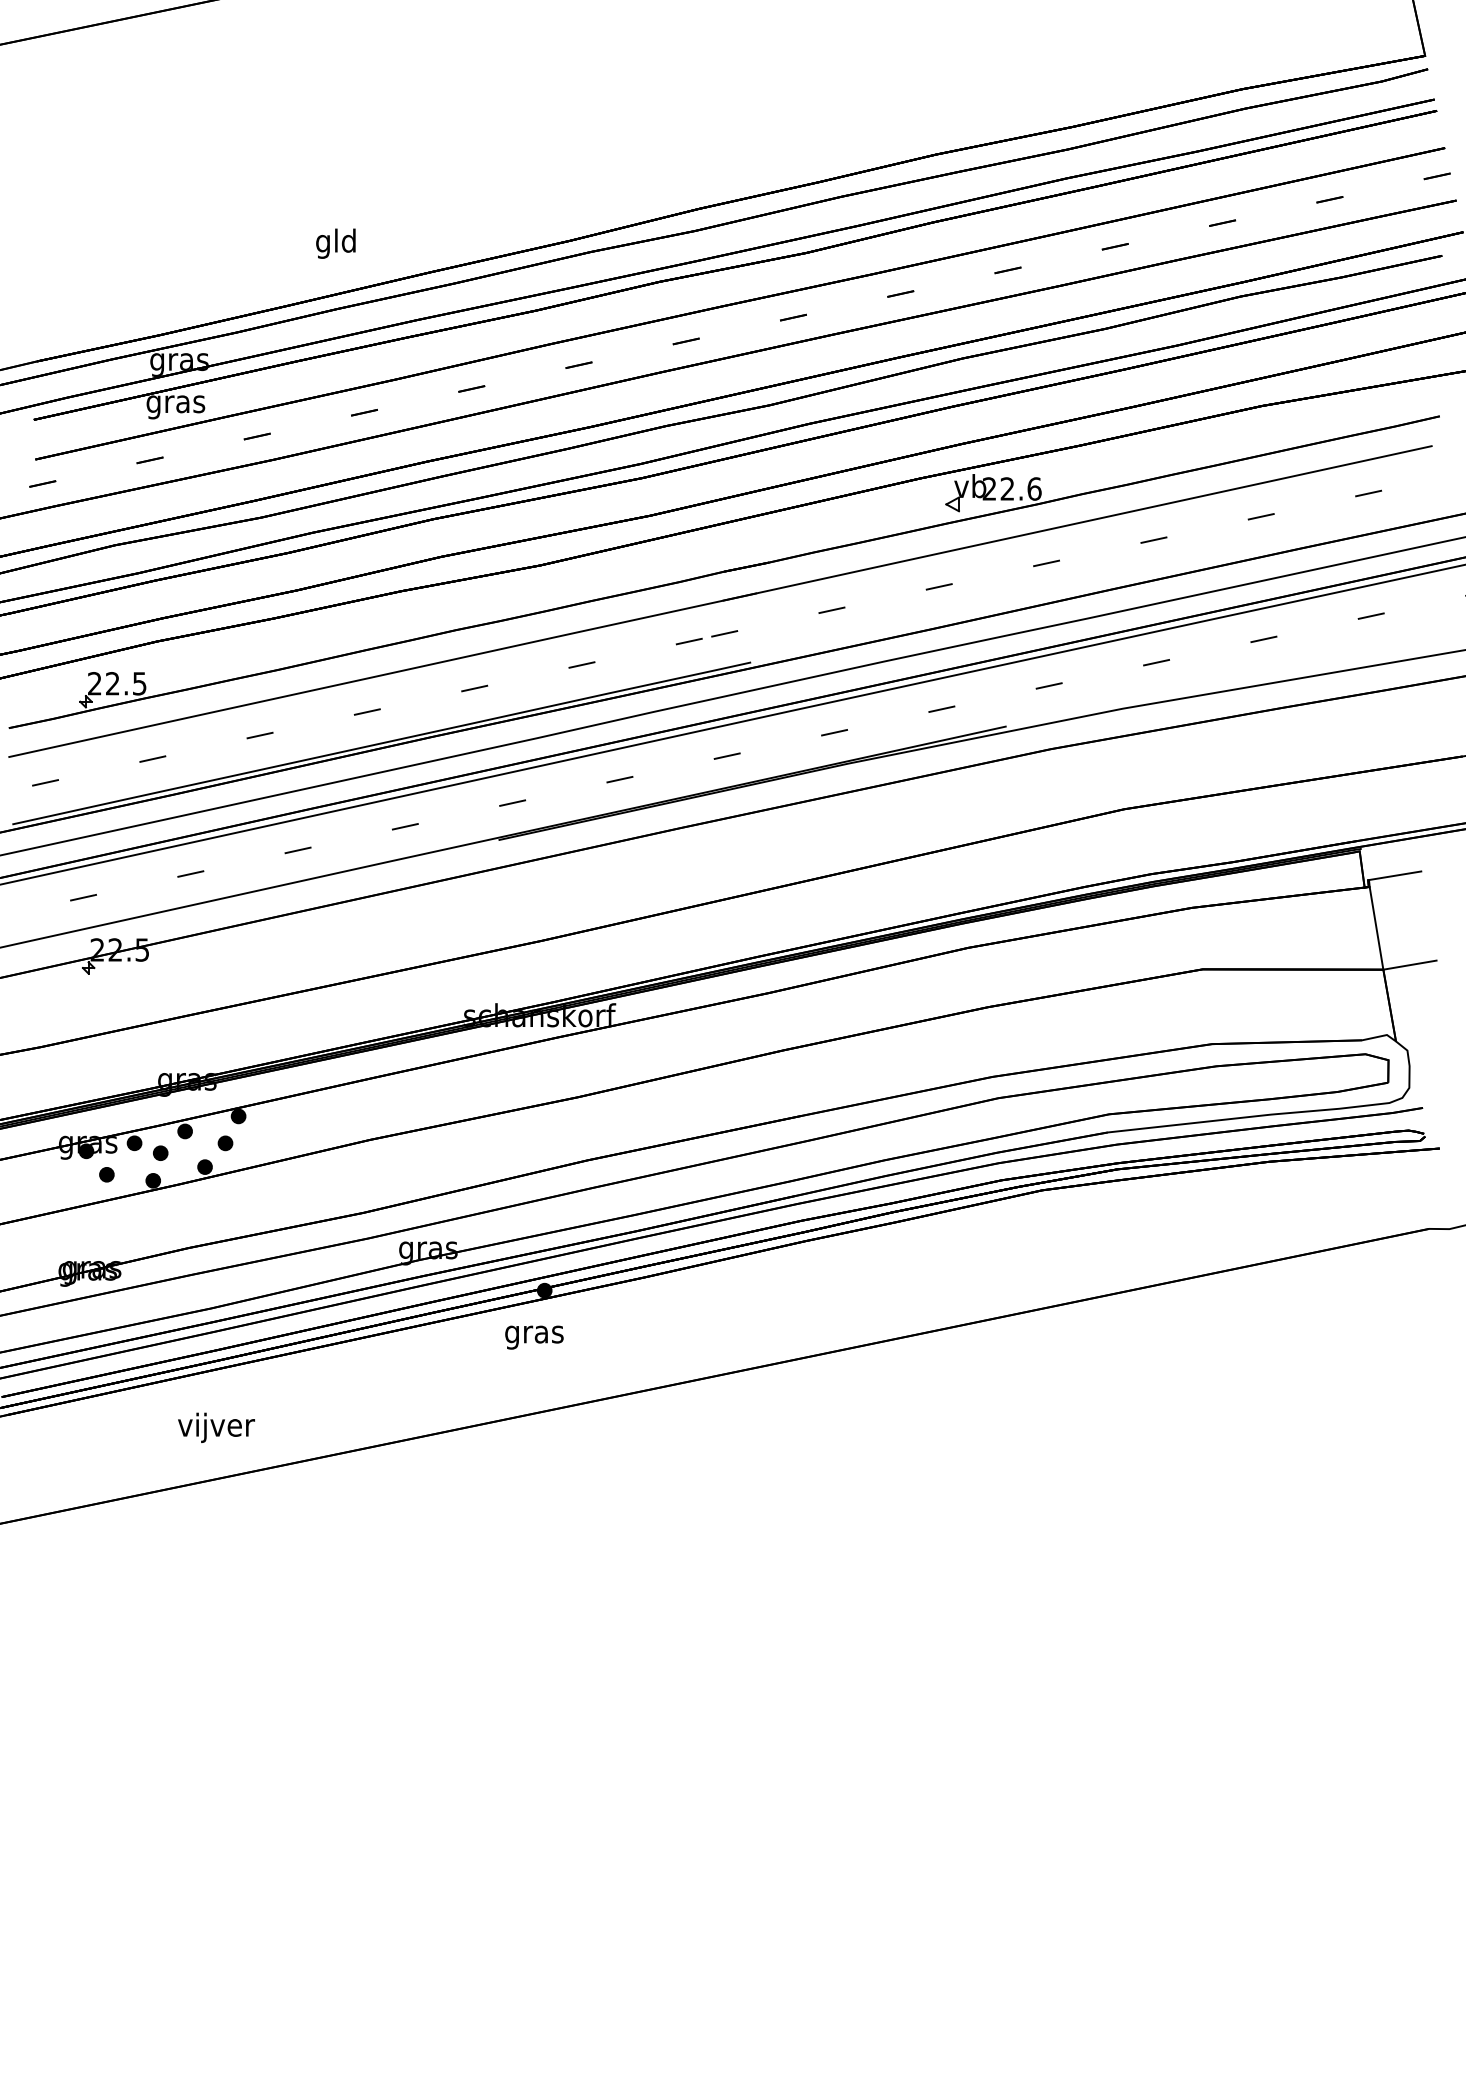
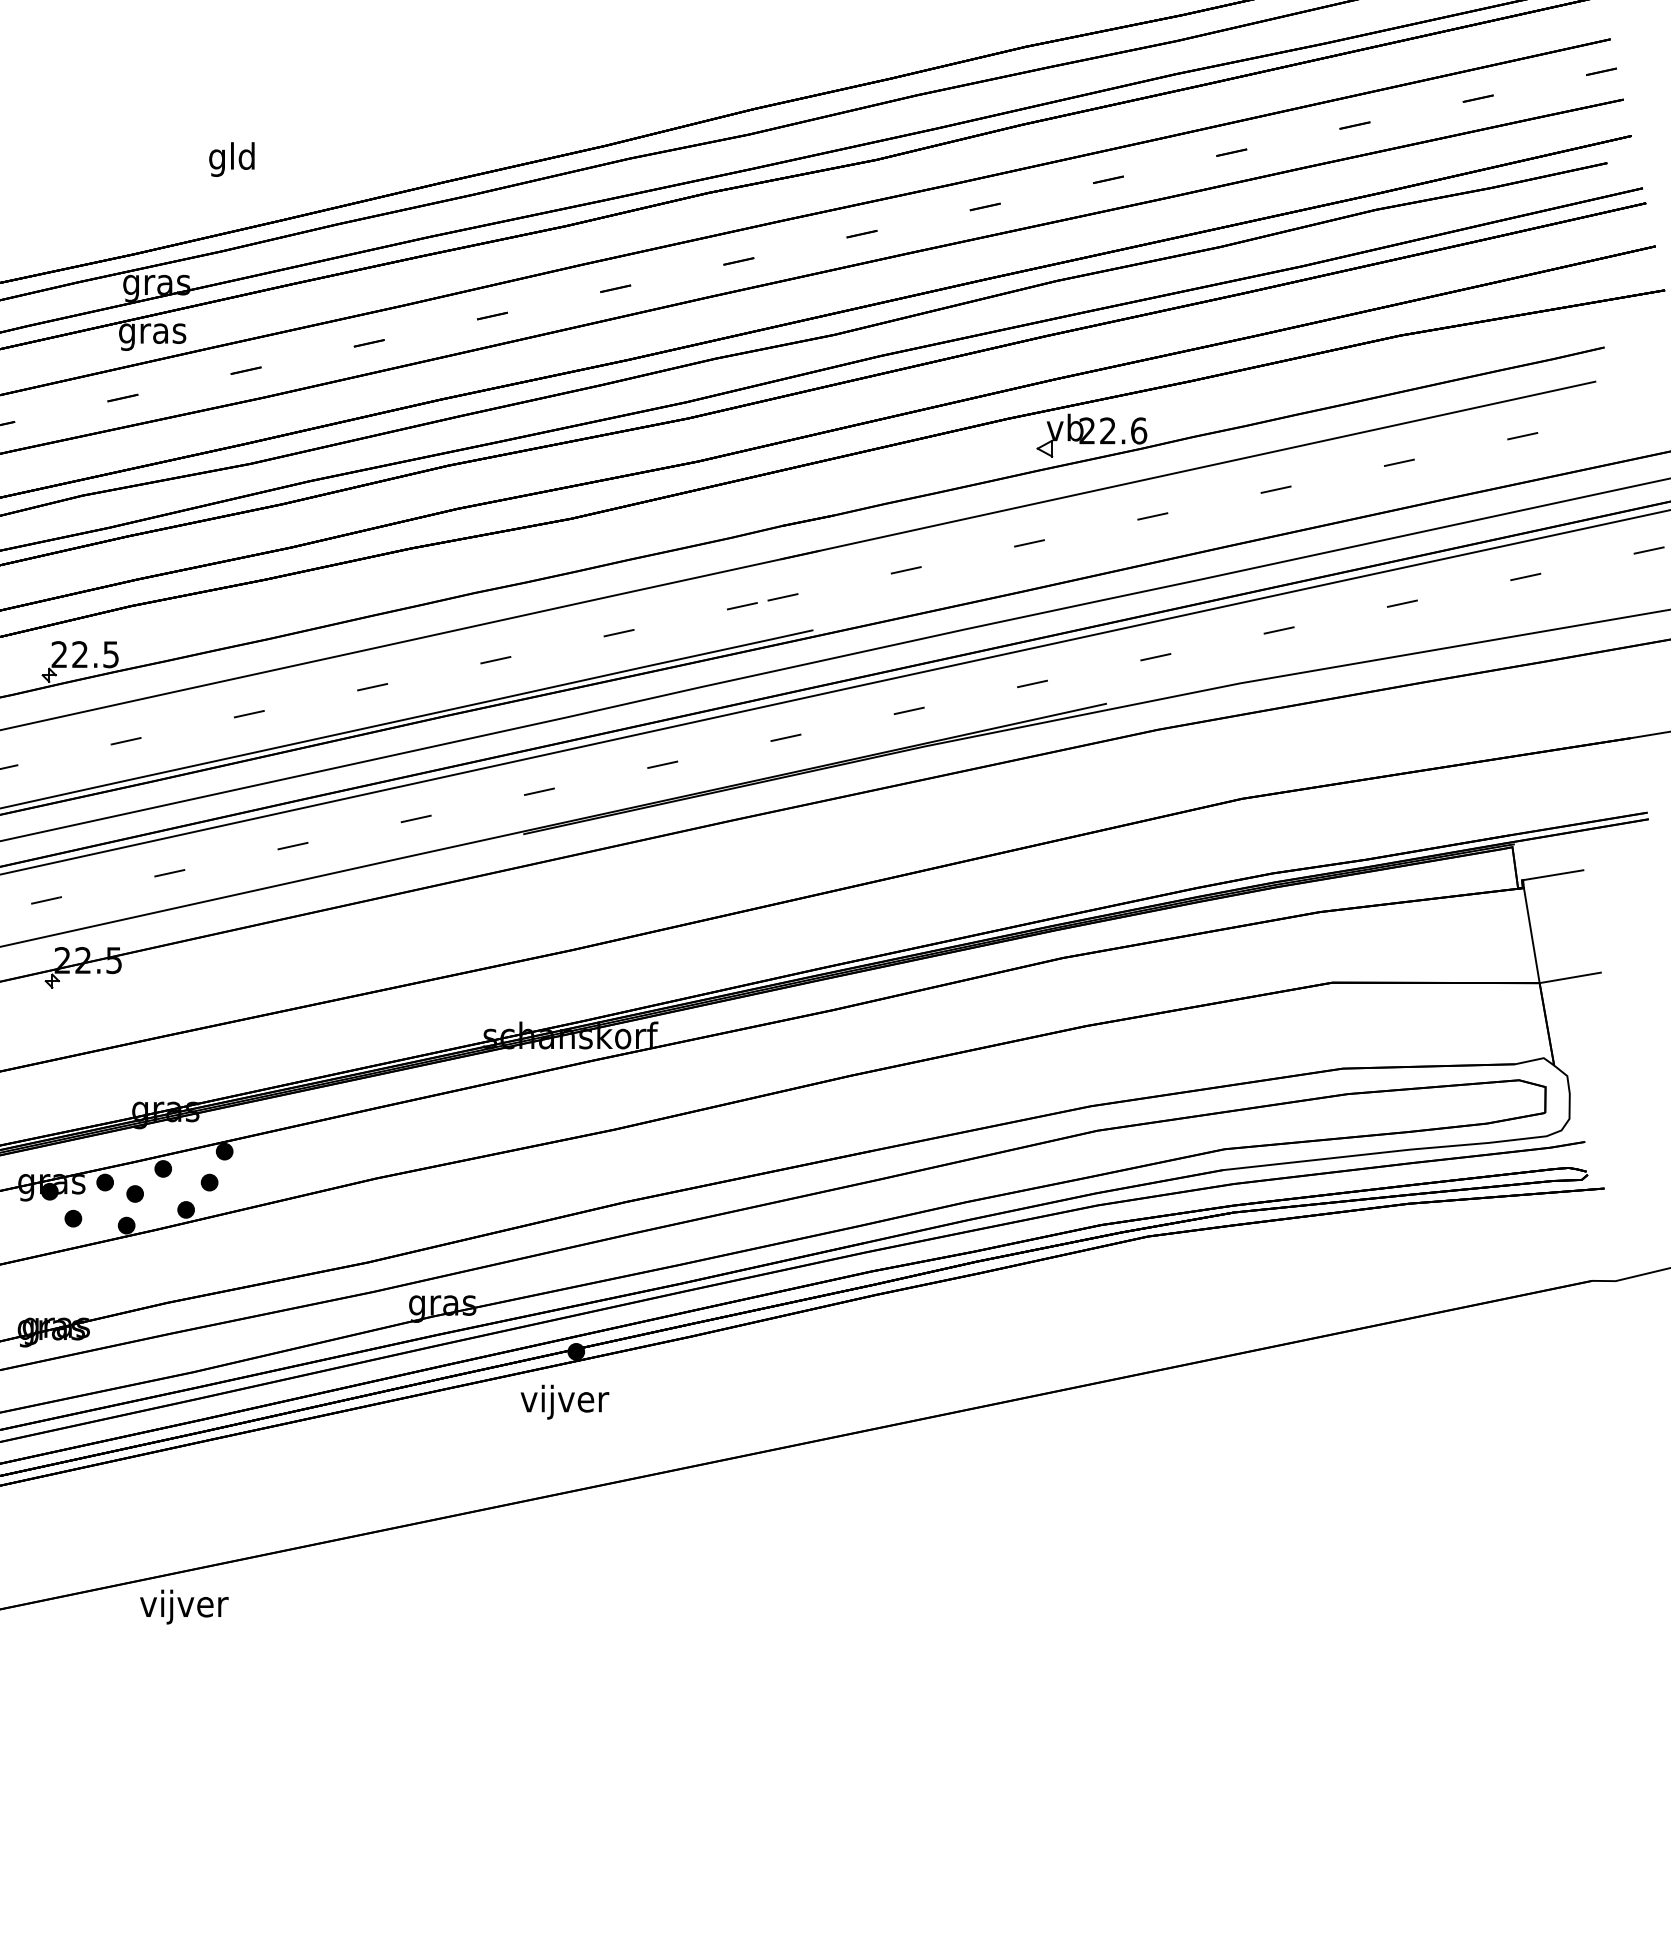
text: (335, 243) -> (231, 159), moved
text: (534, 1334) -> (564, 1402), gras -> vijver
text: (216, 1427) -> (184, 1606), moved

